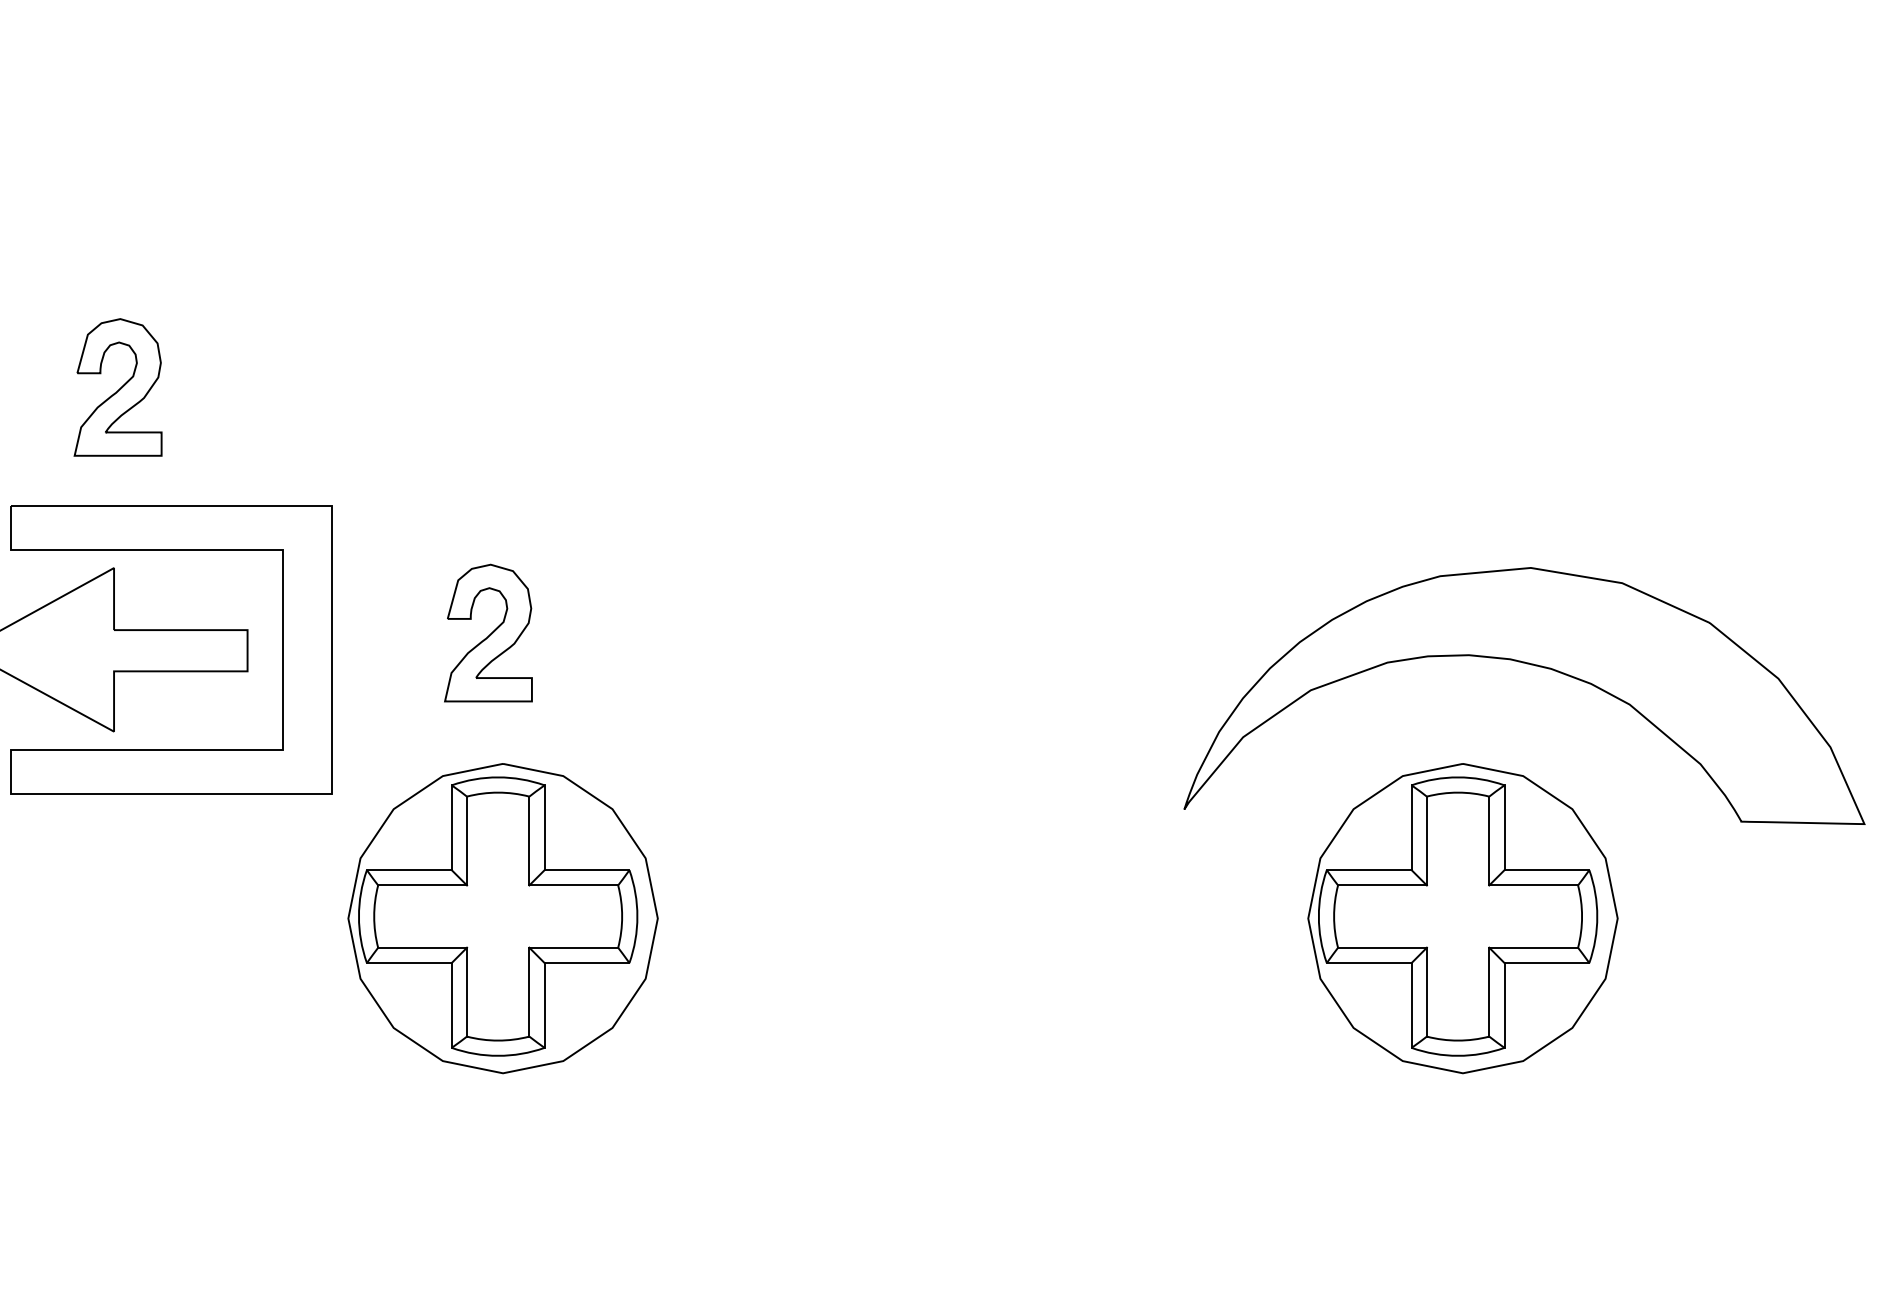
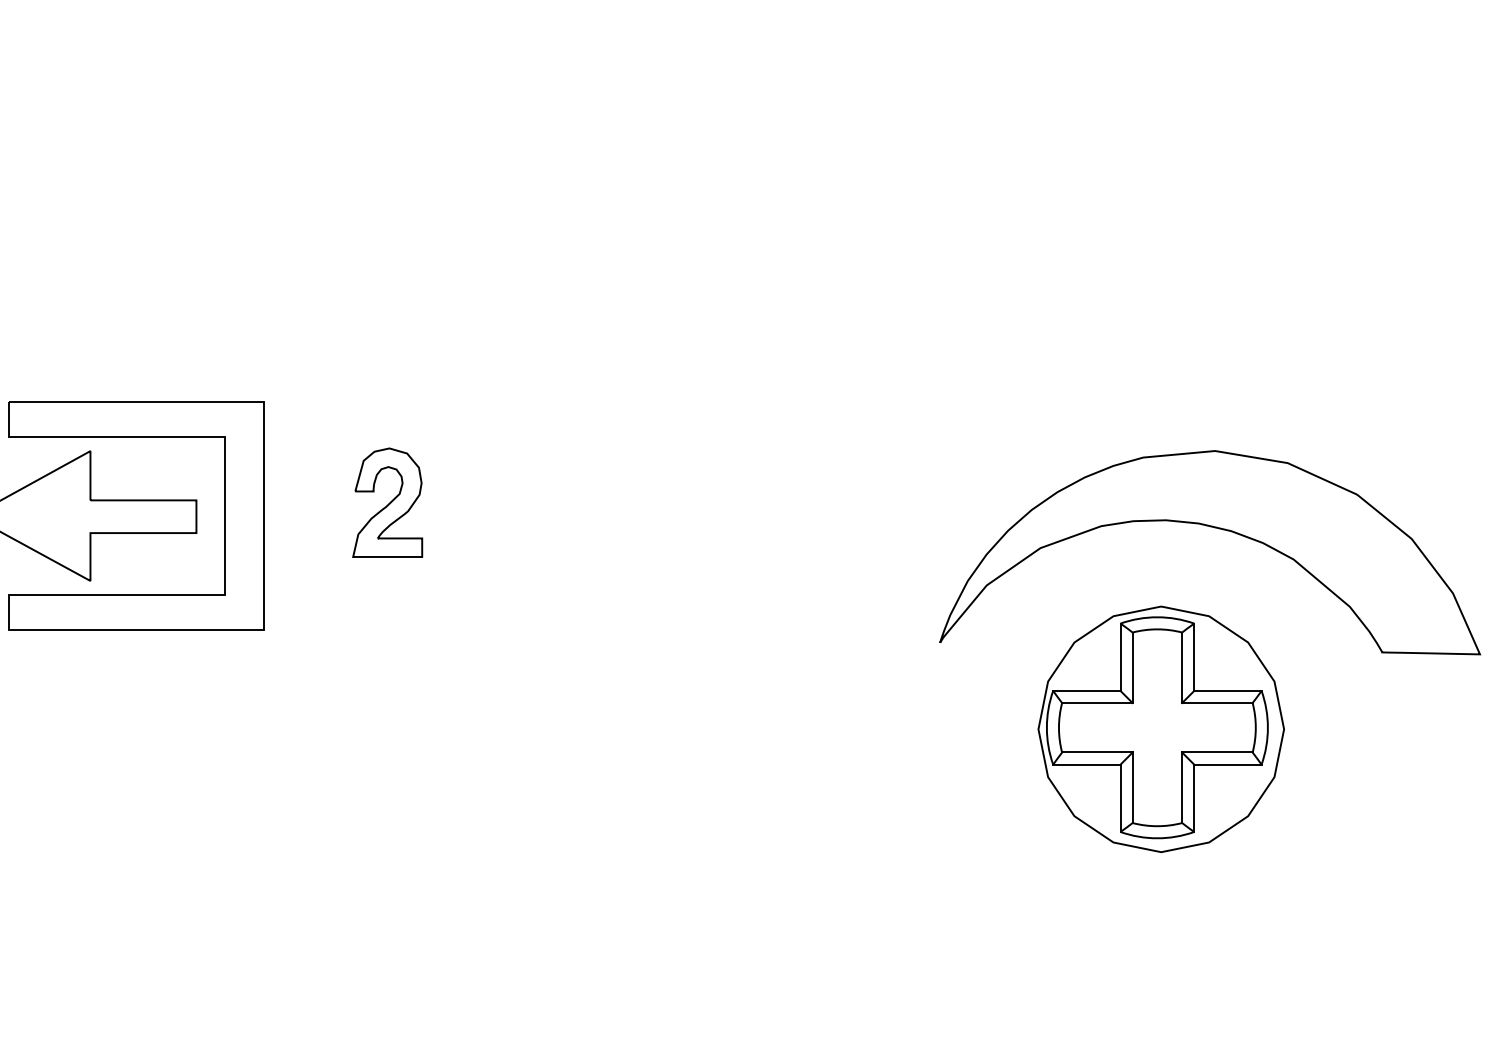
part: (117, 387) -> (93, 307), removed
part: (502, 917) -> (398, 728), removed

